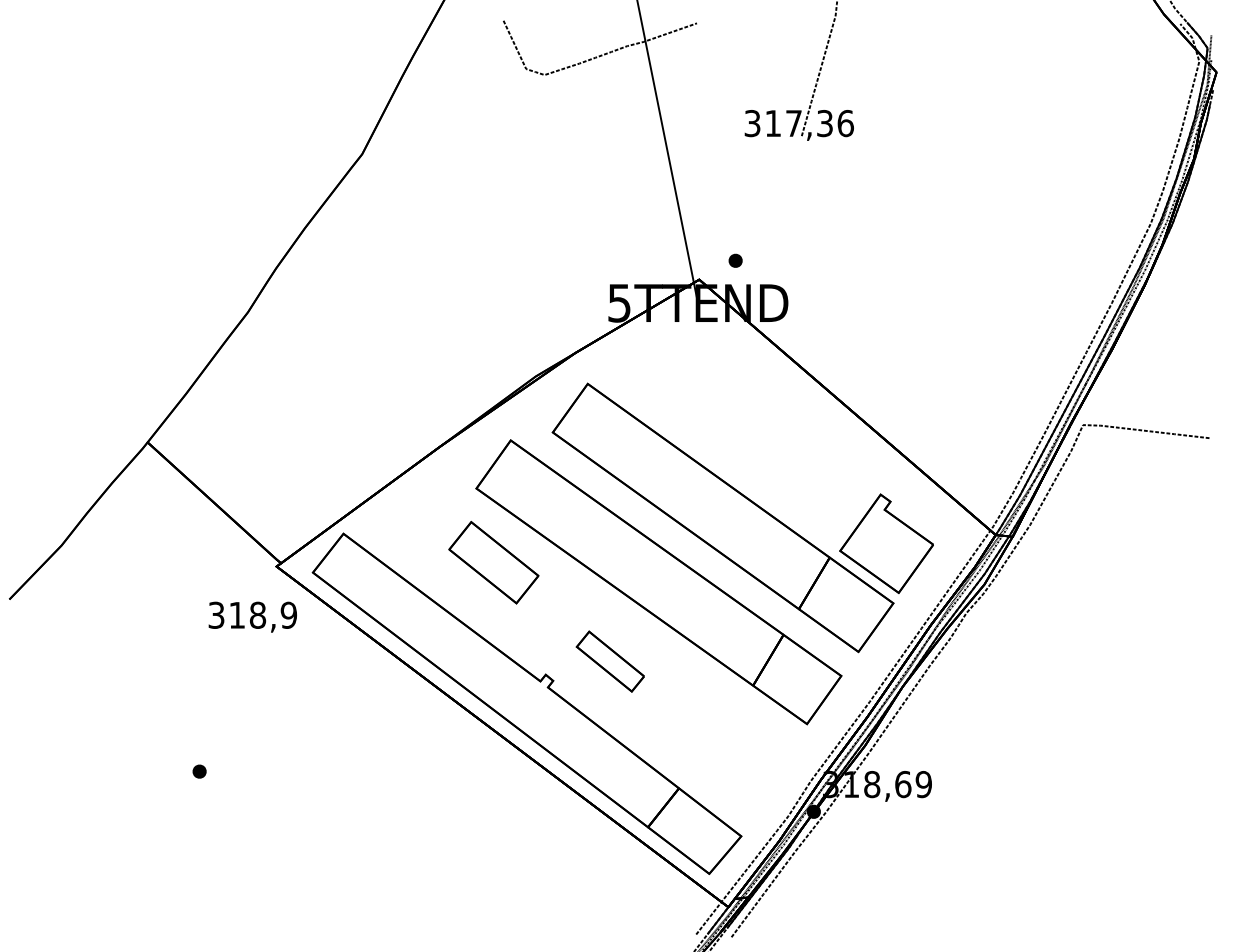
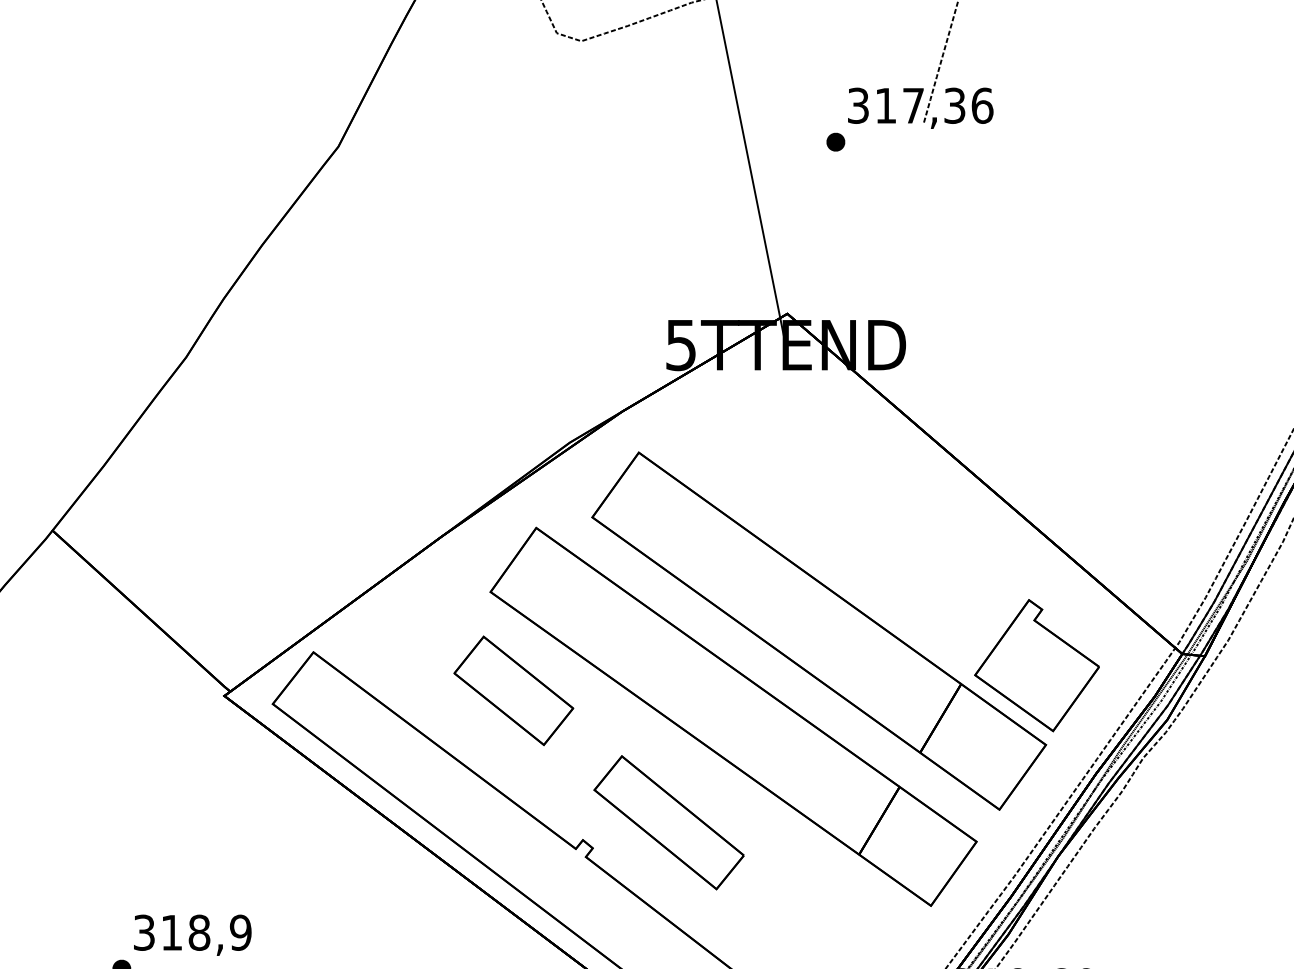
part: (735, 260) -> (835, 141), moved
text: (252, 616) -> (192, 934), moved
part: (610, 661) -> (669, 822), size x1.67

